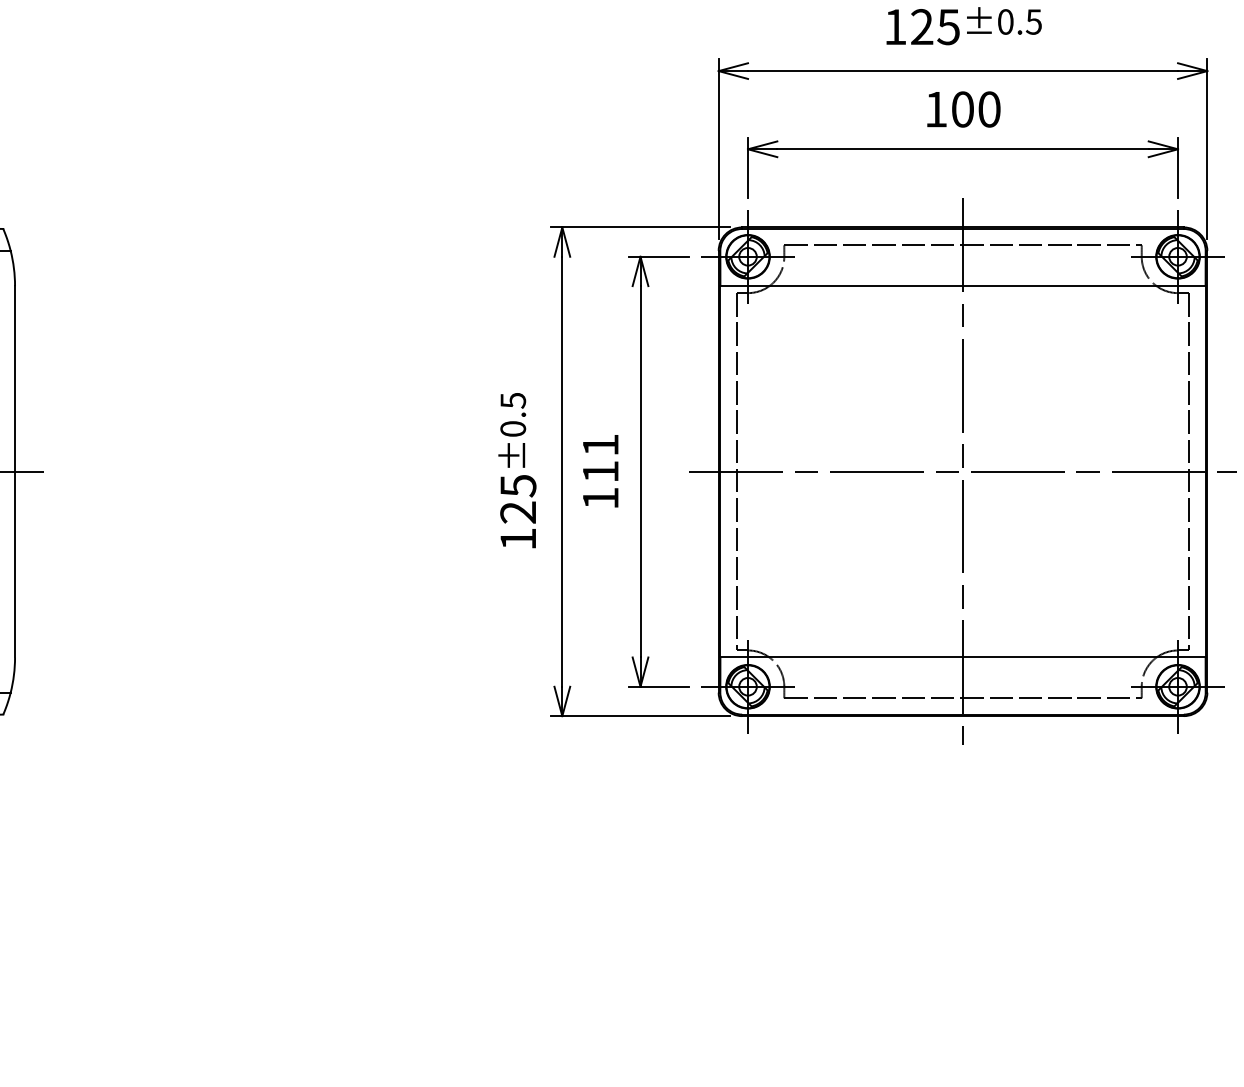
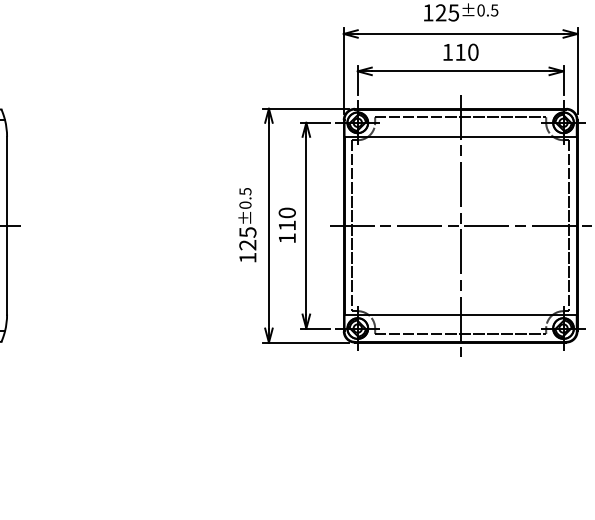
text: (962, 107) -> (460, 51), 100 -> 110
text: (599, 444) -> (286, 212), 111 -> 110

